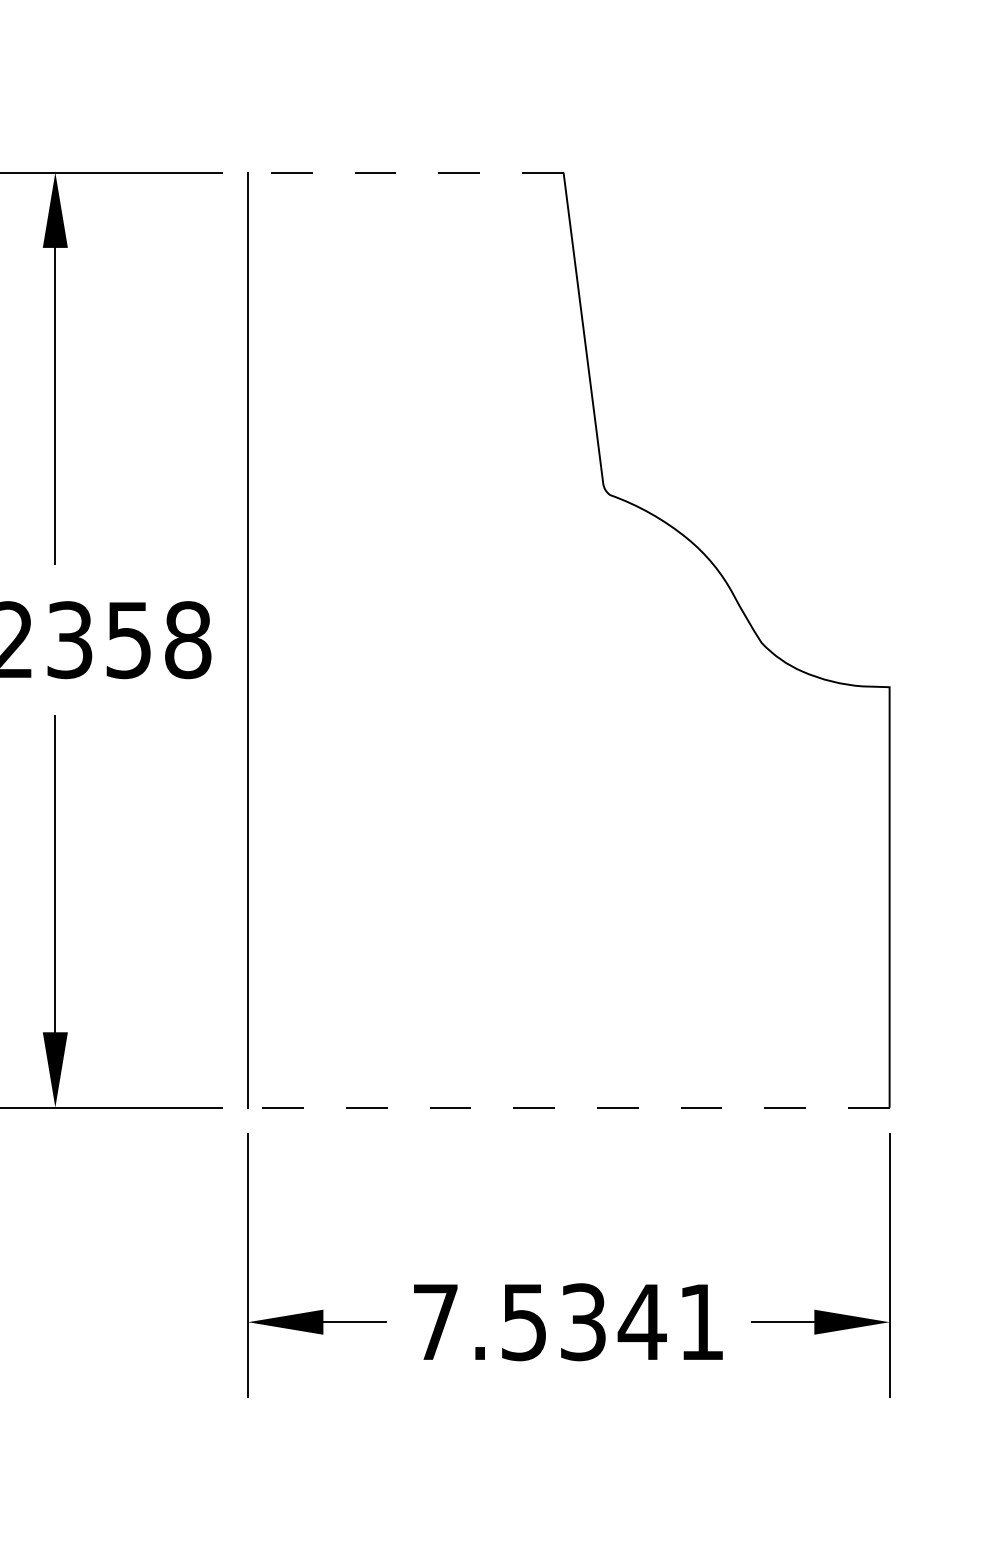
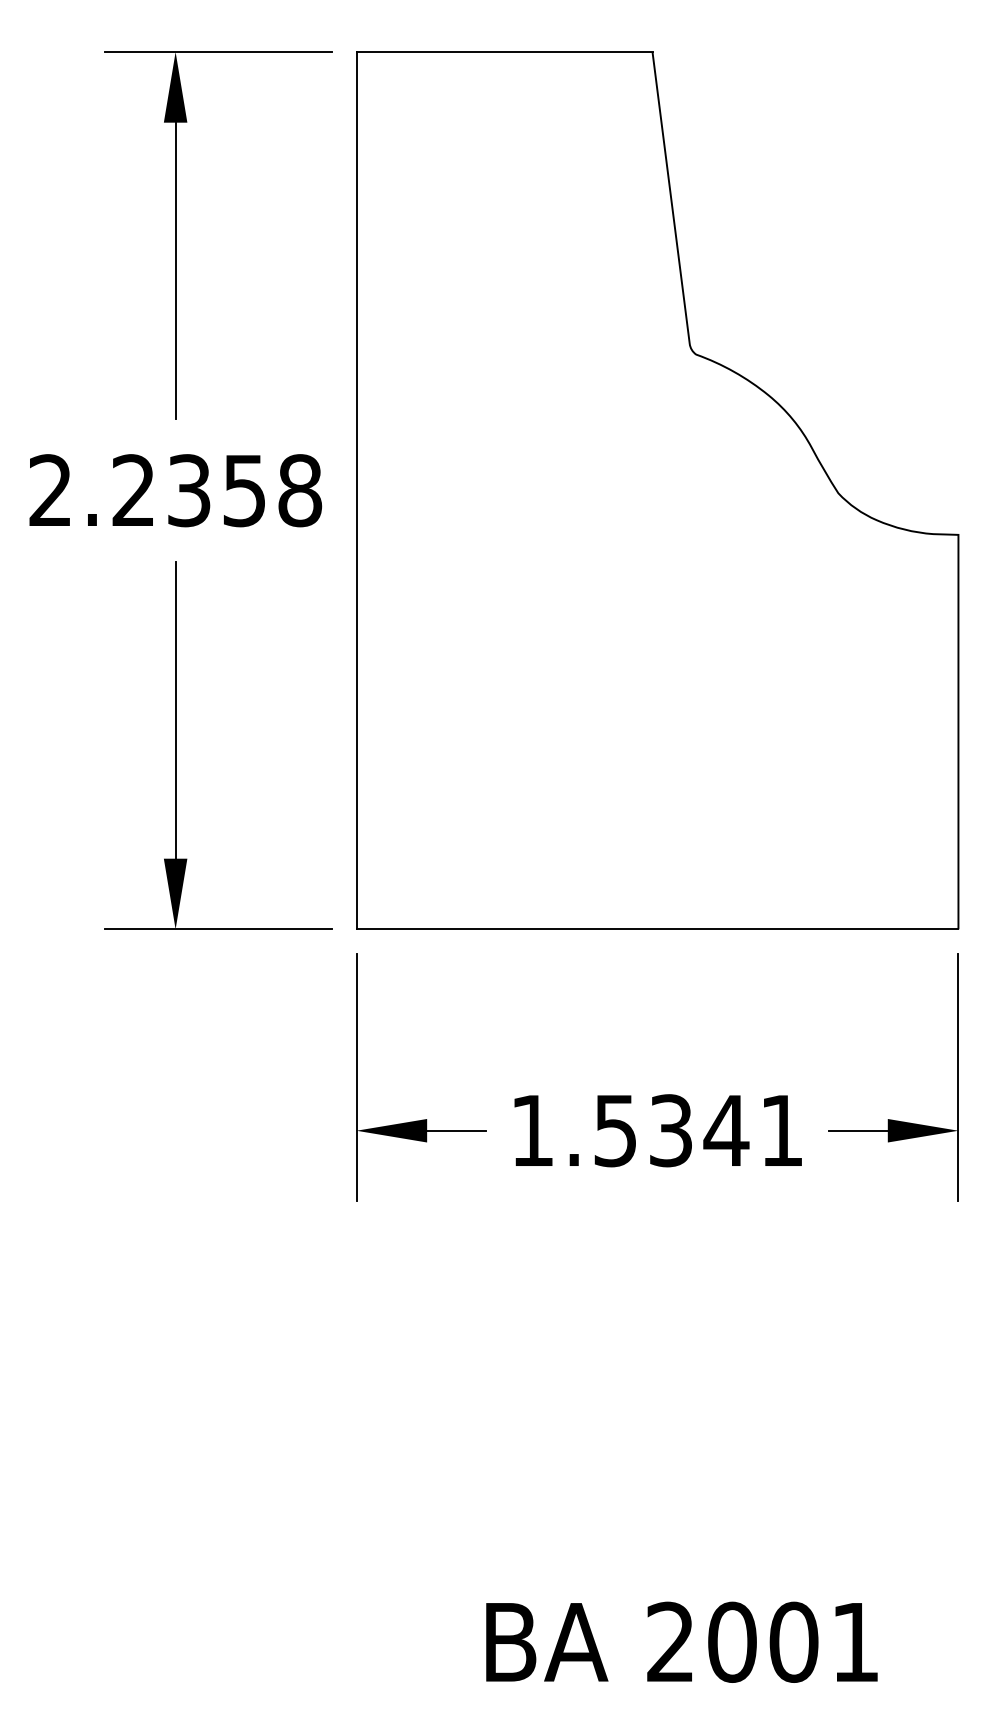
line: (405, 173) -> (504, 52), dashed -> solid
line: (568, 1107) -> (657, 929), dashed -> solid
text: (435, 1321) -> (532, 1130), 7.5341 -> 1.5341

